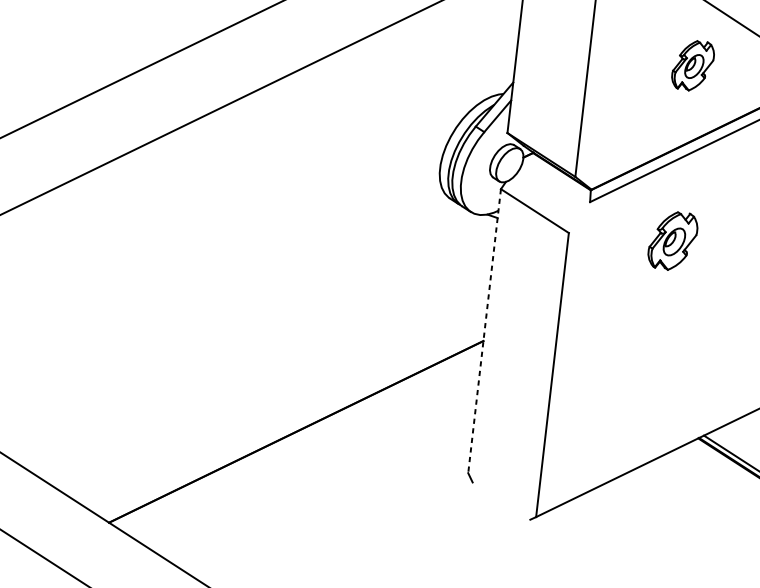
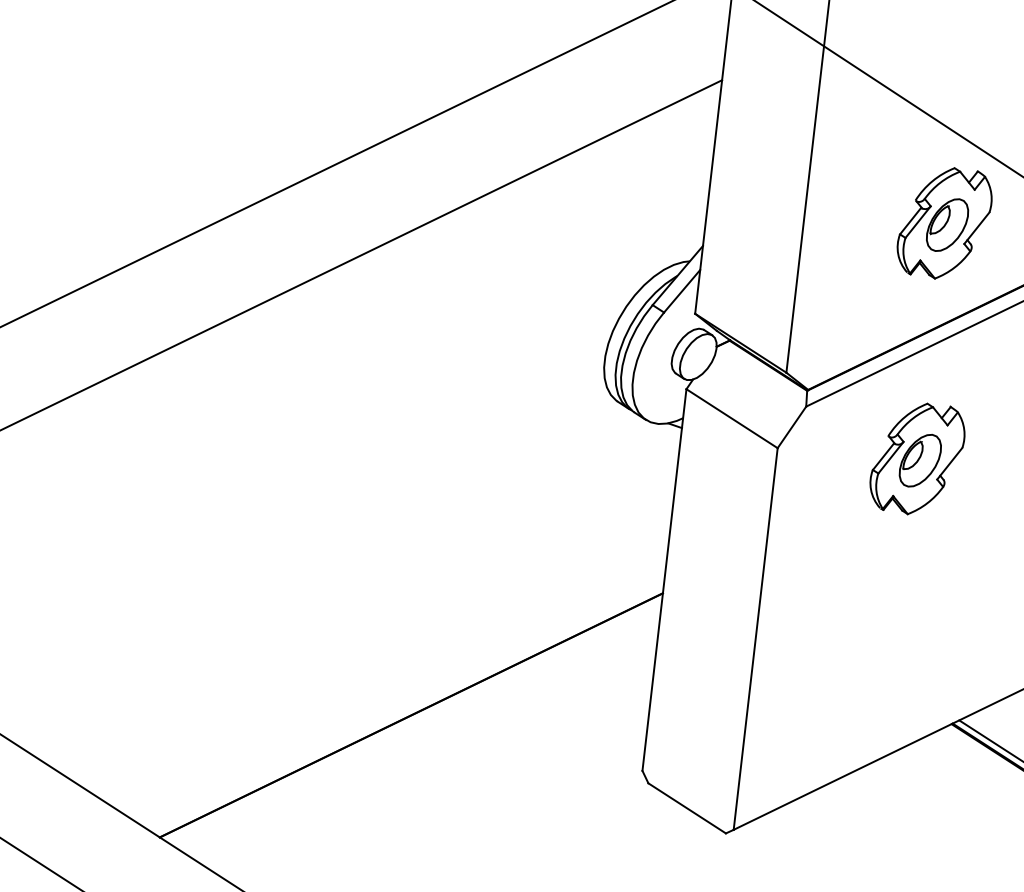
part: (693, 65) -> (944, 223), size x1.67
line: (579, 217) -> (791, 427), added
part: (672, 240) -> (917, 458), size x1.43
line: (484, 331) -> (664, 580), dashed -> solid
line: (501, 501) -> (686, 808), added

